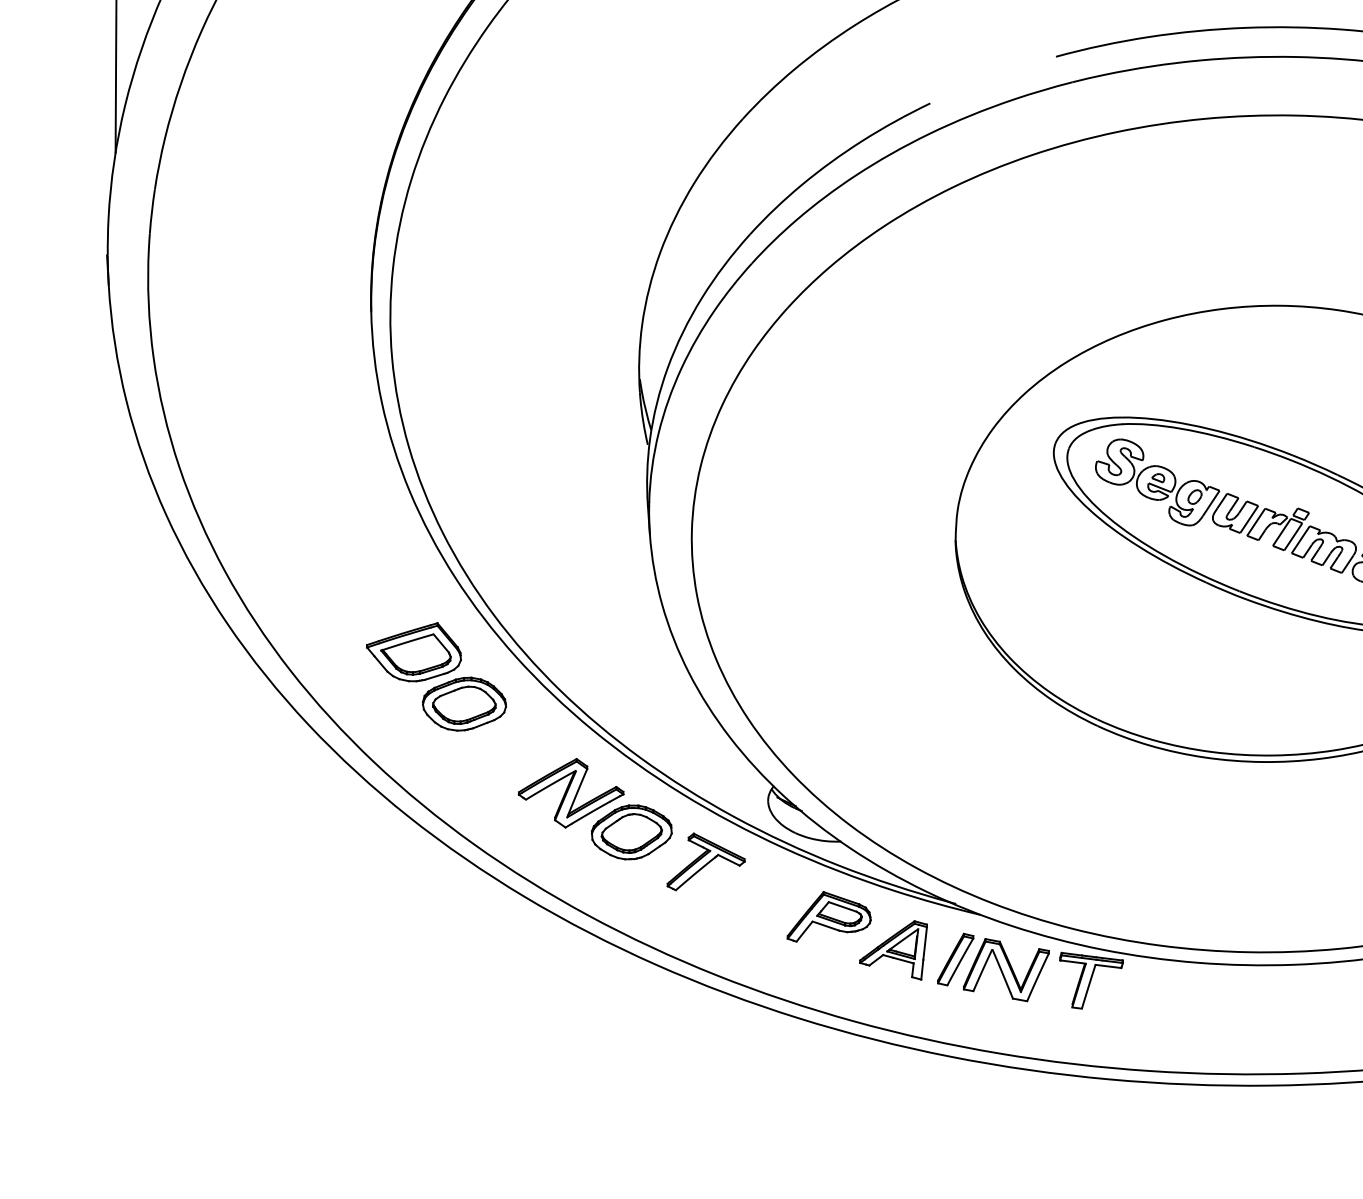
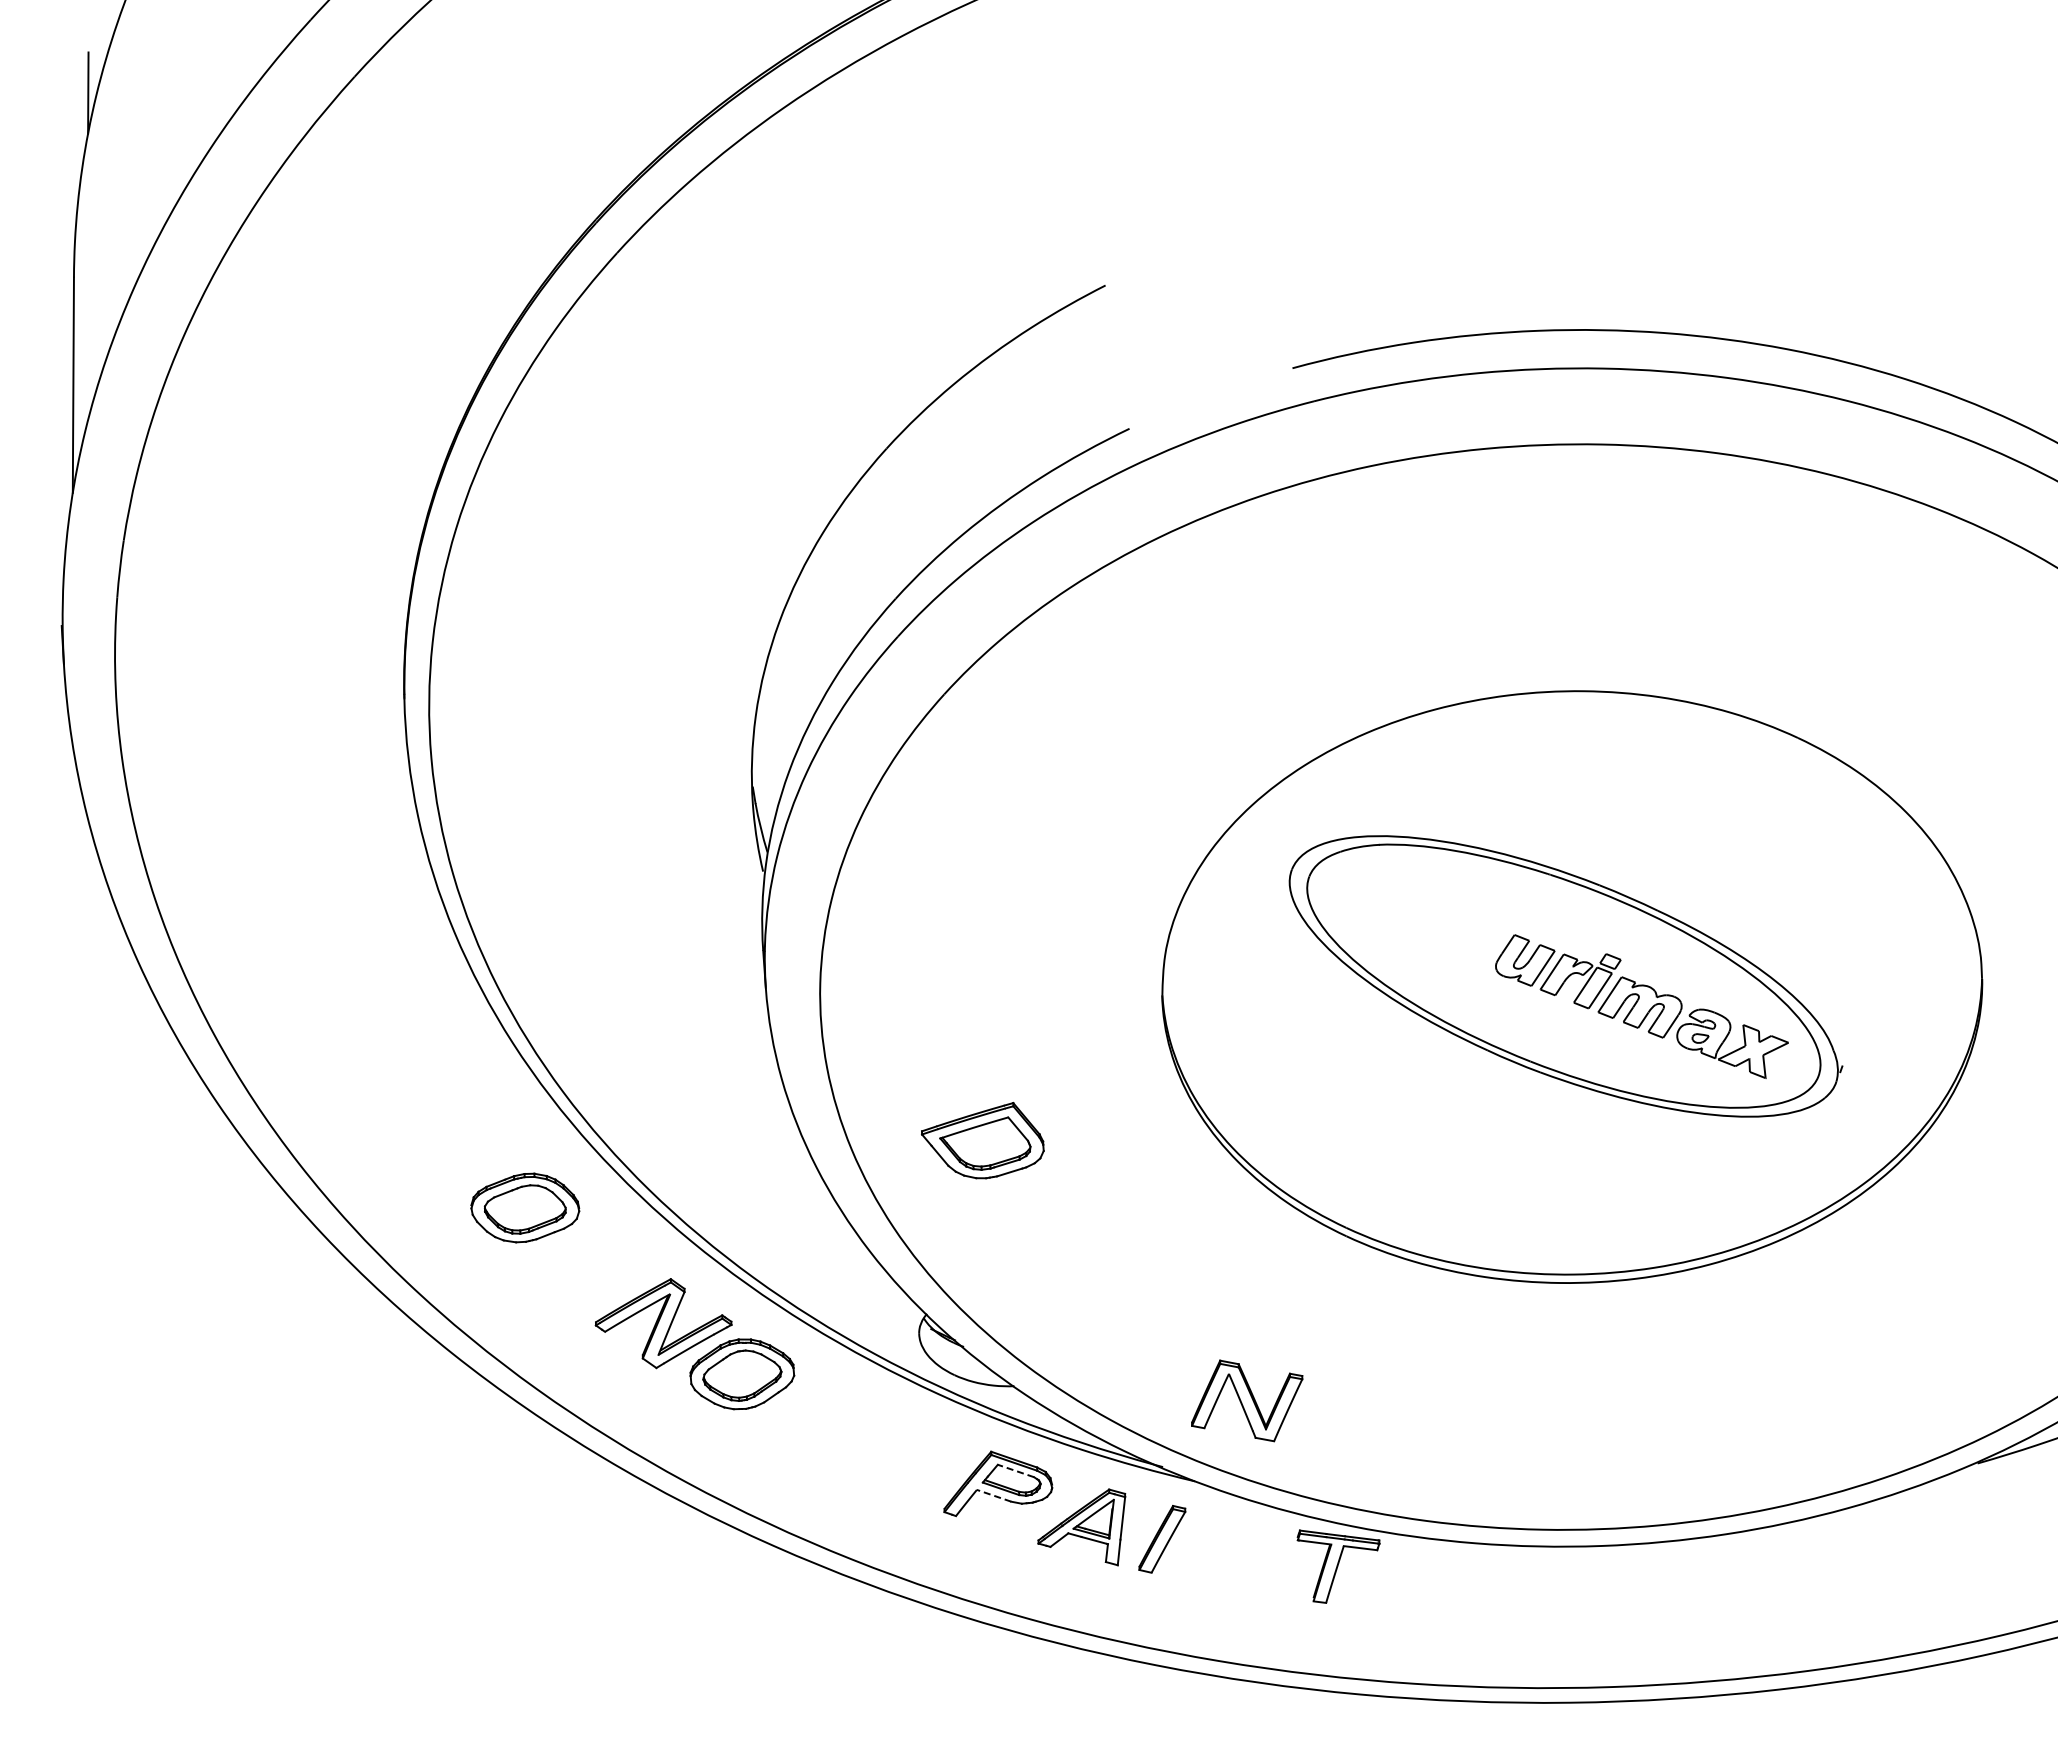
part: (1157, 482) -> (1424, 920), removed
part: (413, 652) -> (982, 1140), moved
part: (705, 861) -> (838, 1412), removed
line: (842, 906) -> (1015, 1470), solid -> dashed
line: (825, 925) -> (993, 1495), solid -> dashed
part: (1006, 969) -> (1247, 1400), moved

